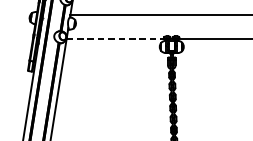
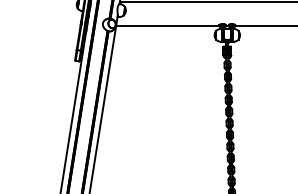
line: (115, 38) -> (167, 26), dashed -> solid

